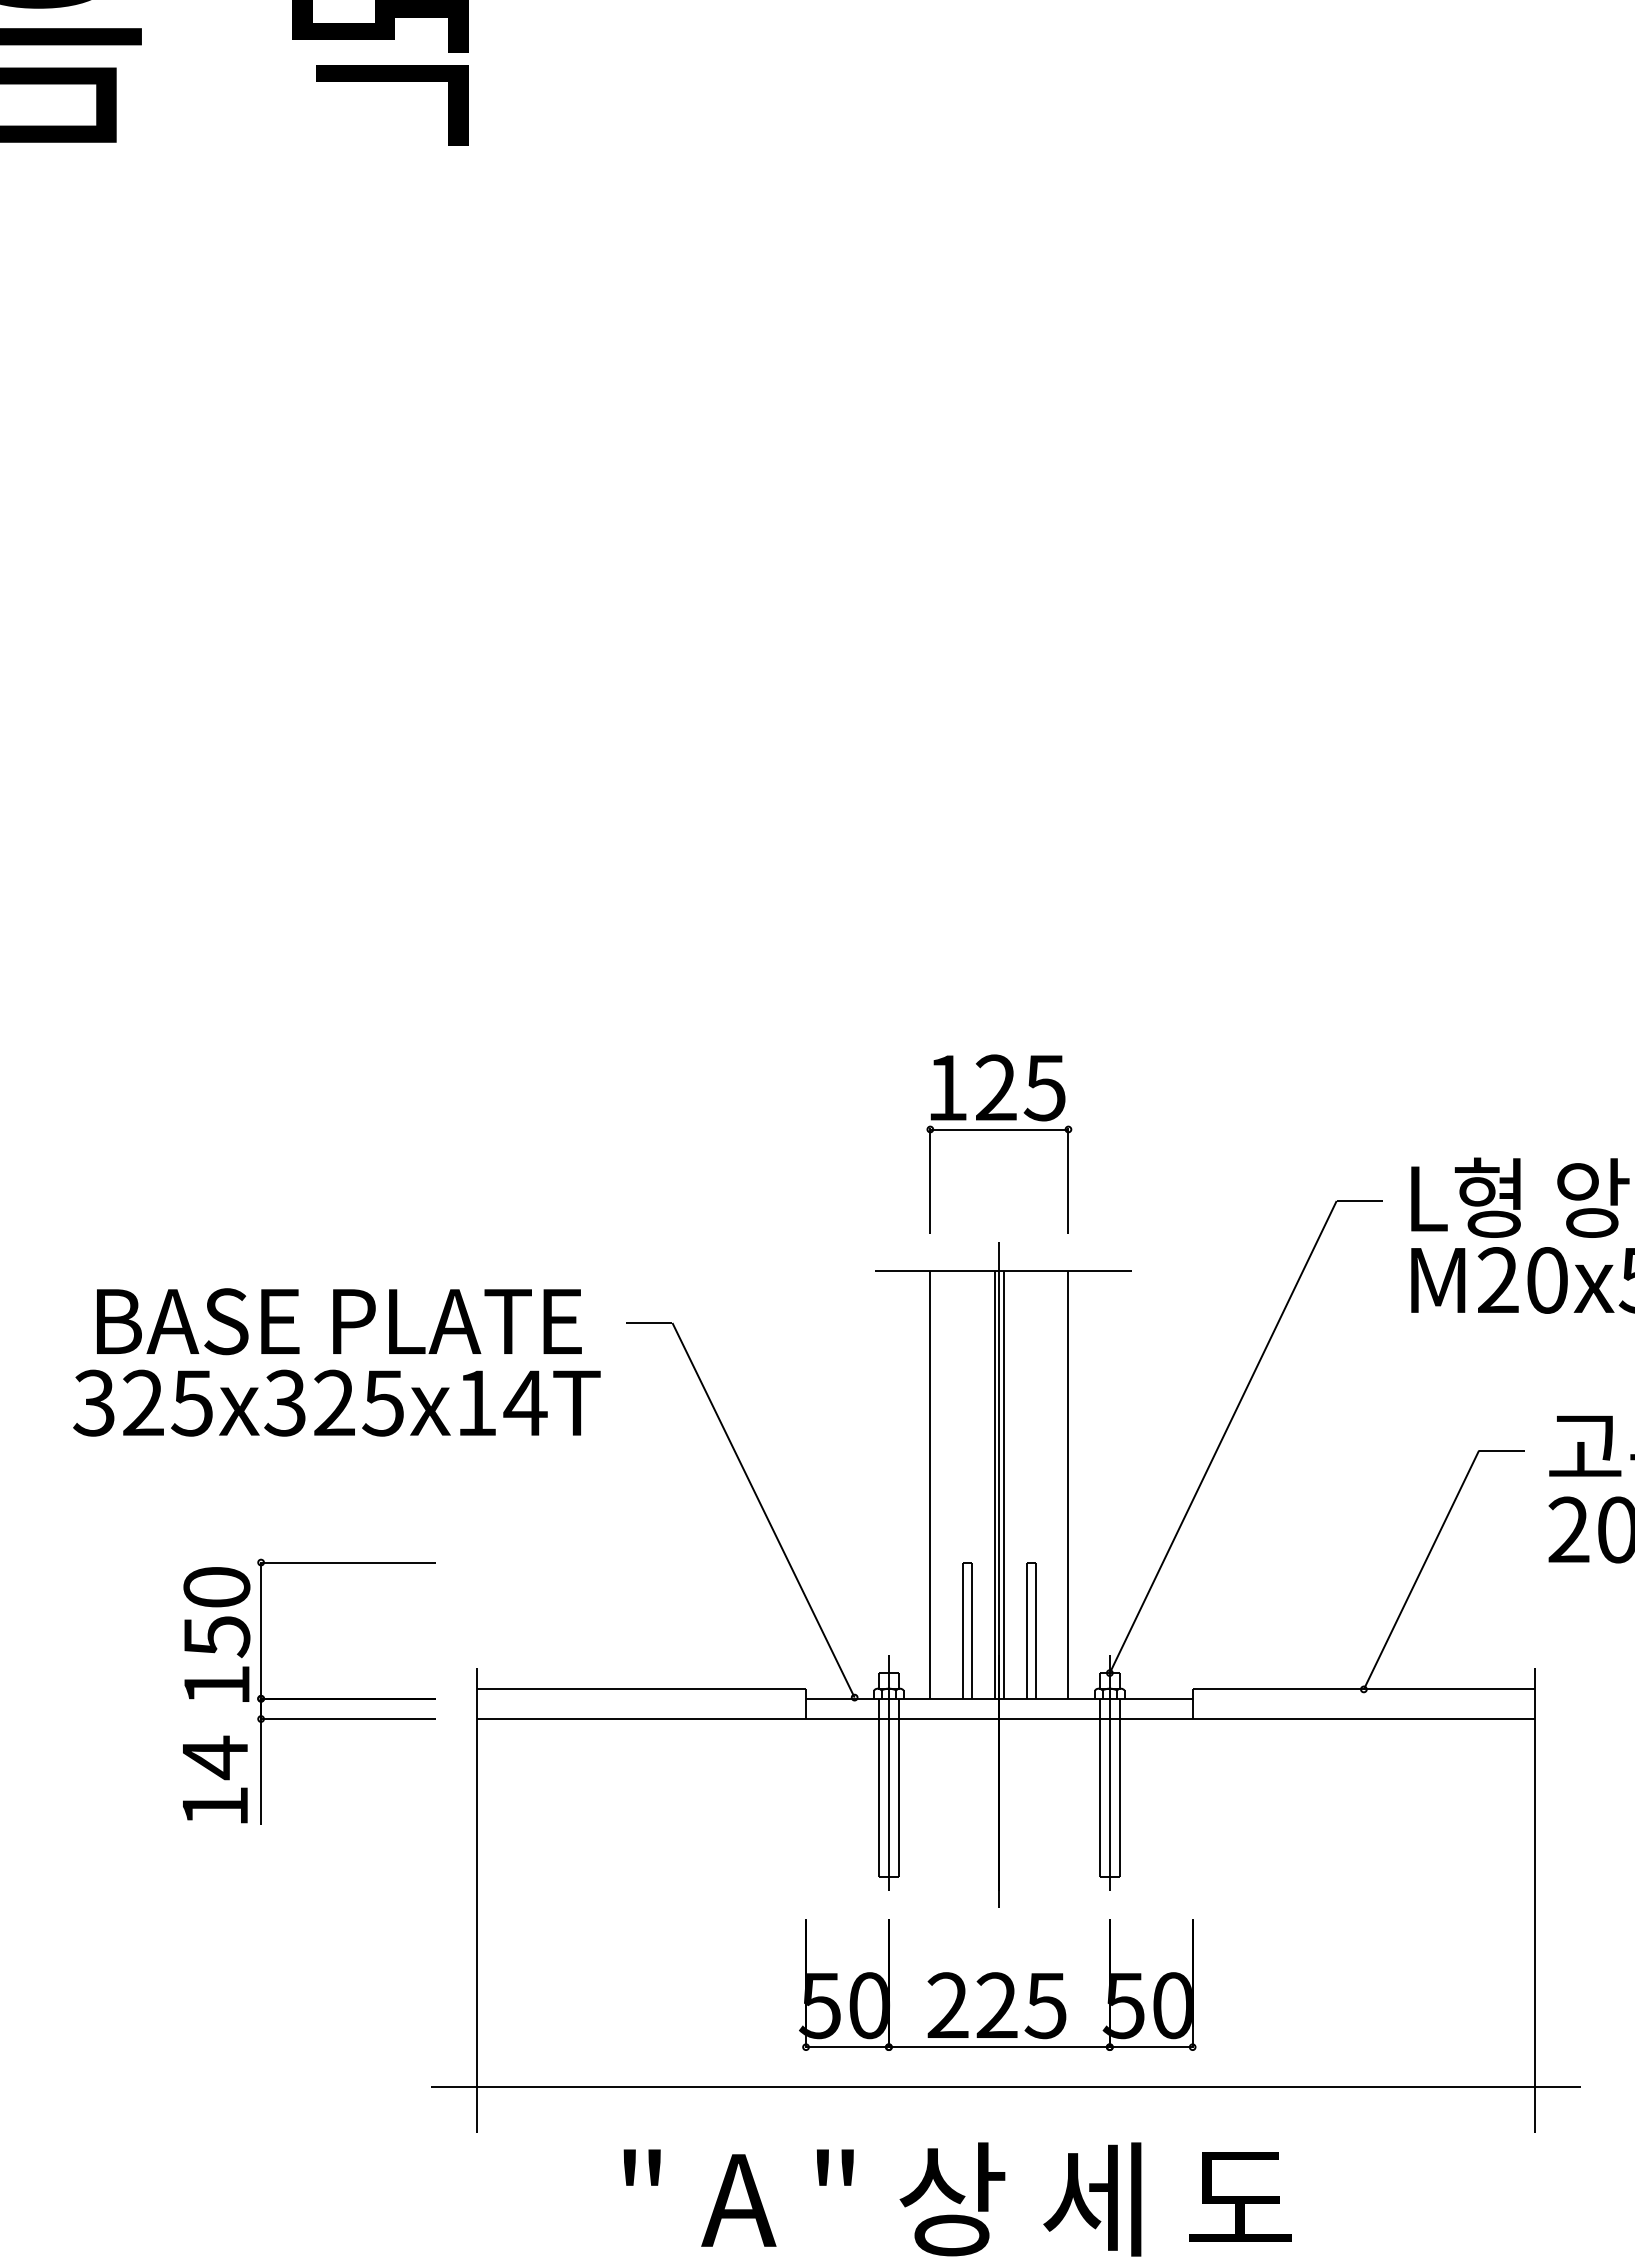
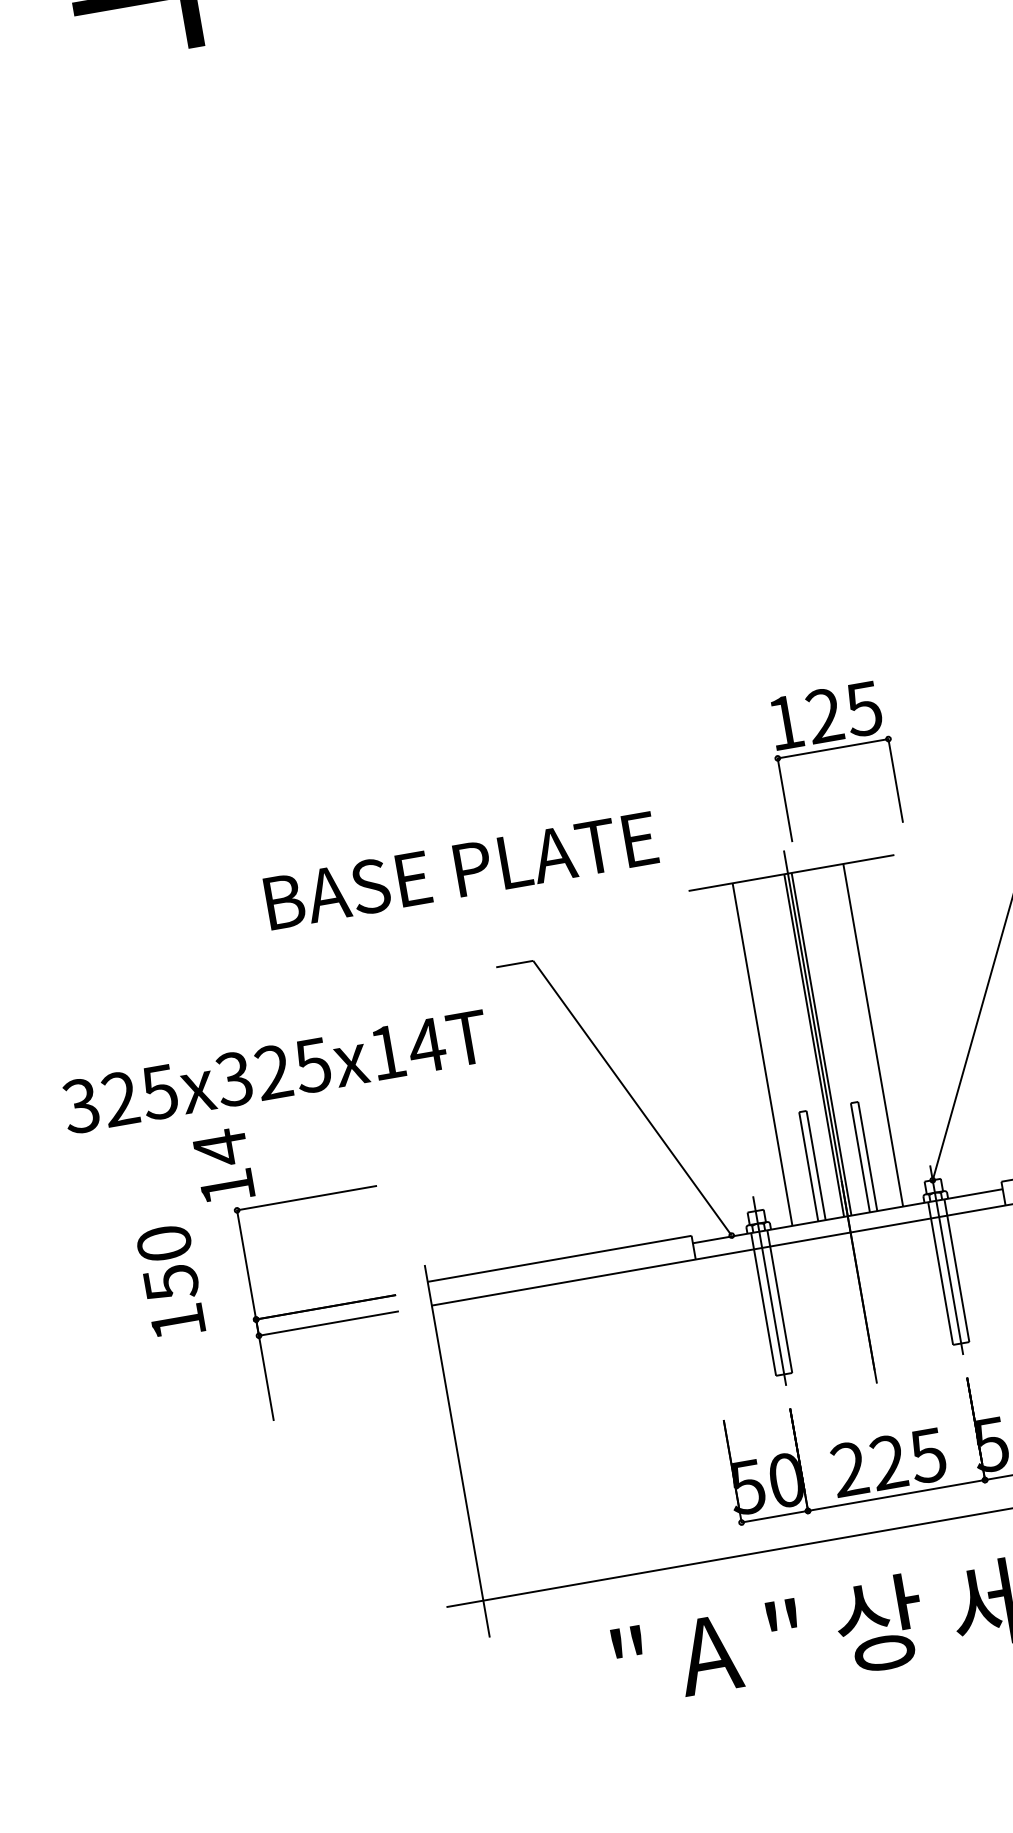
part: (999, 1130) -> (833, 749), moved
text: (339, 1321) -> (461, 870), moved
text: (216, 1634) -> (170, 1281), moved
text: (215, 1779) -> (223, 1165), moved

